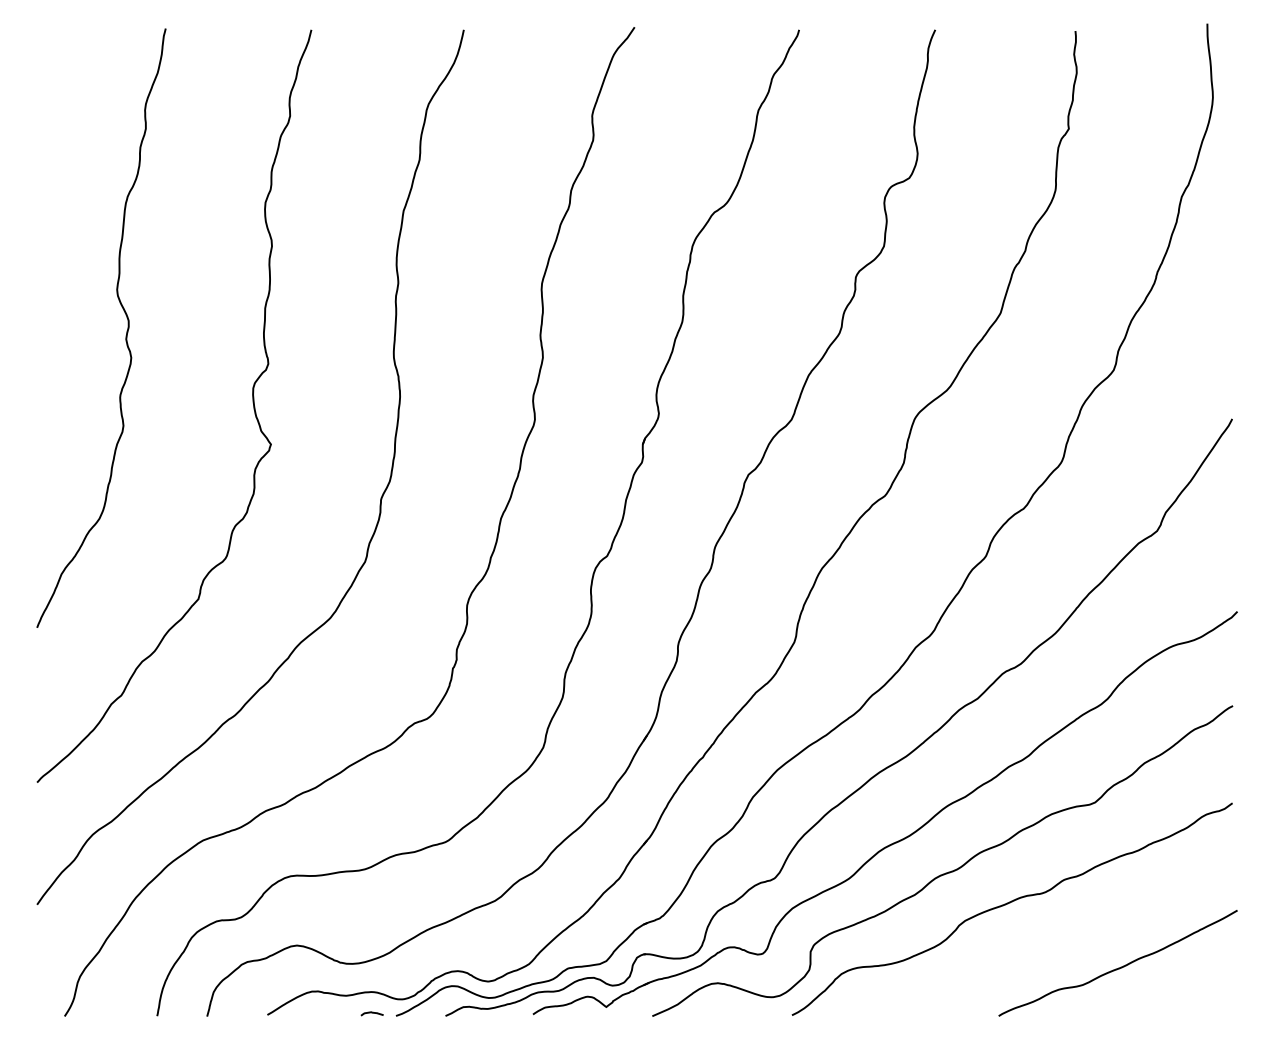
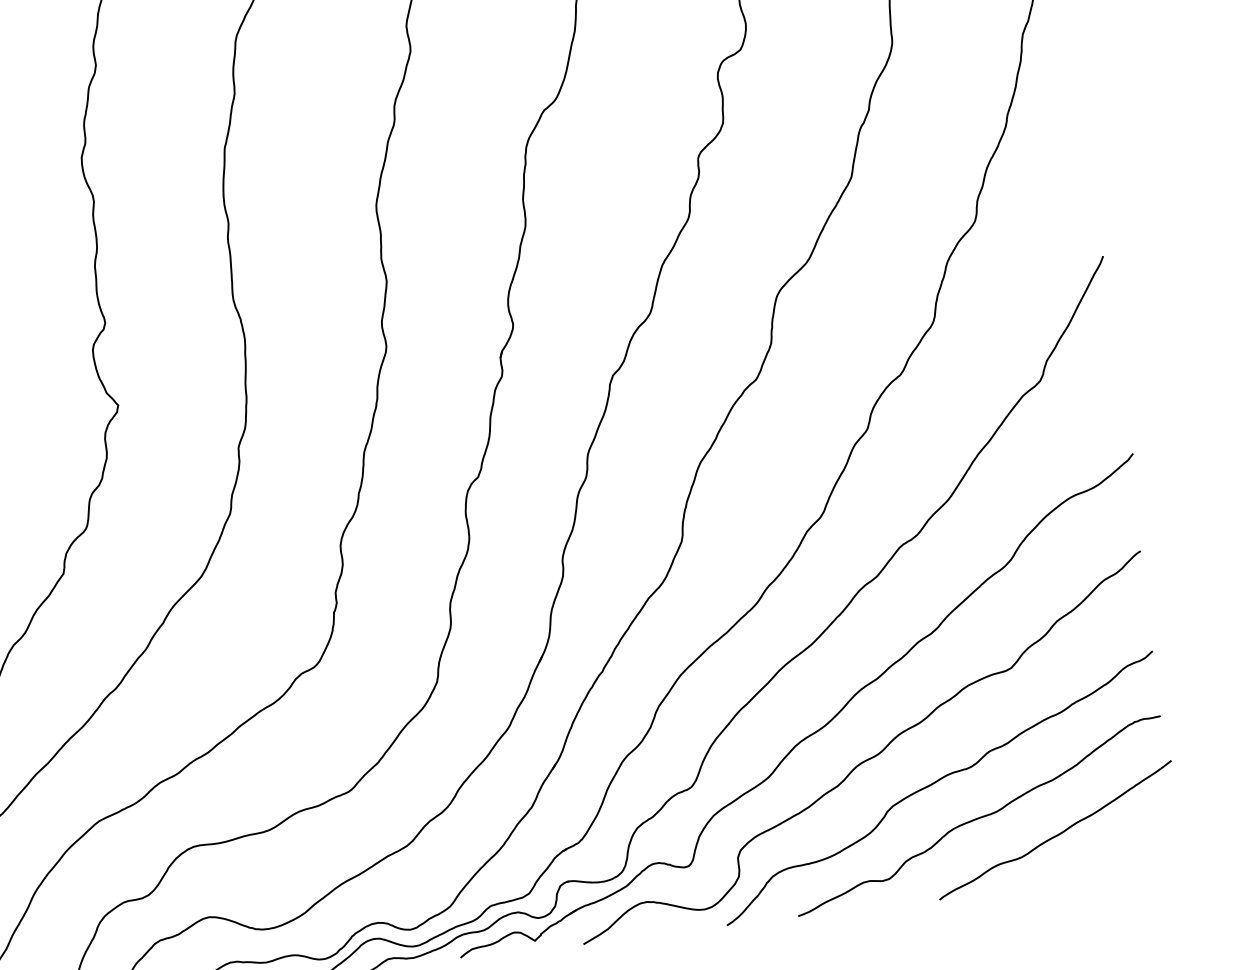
curve: (1046, 941) -> (979, 817), added

